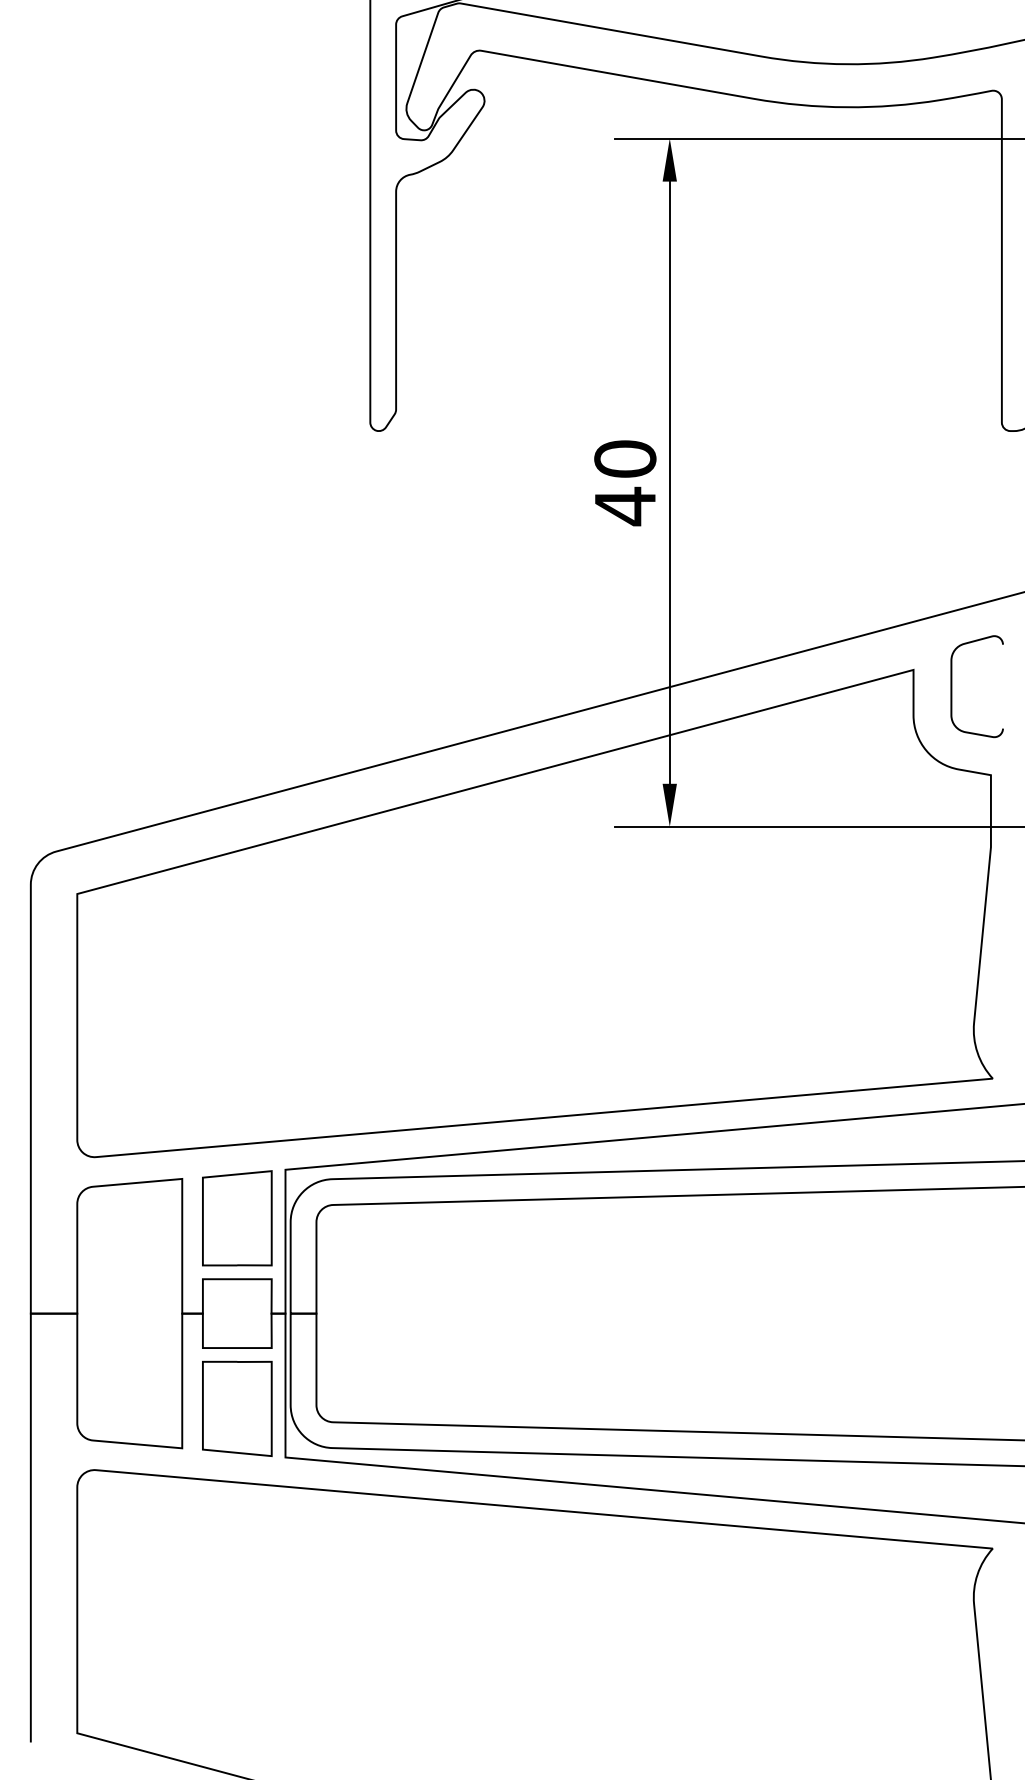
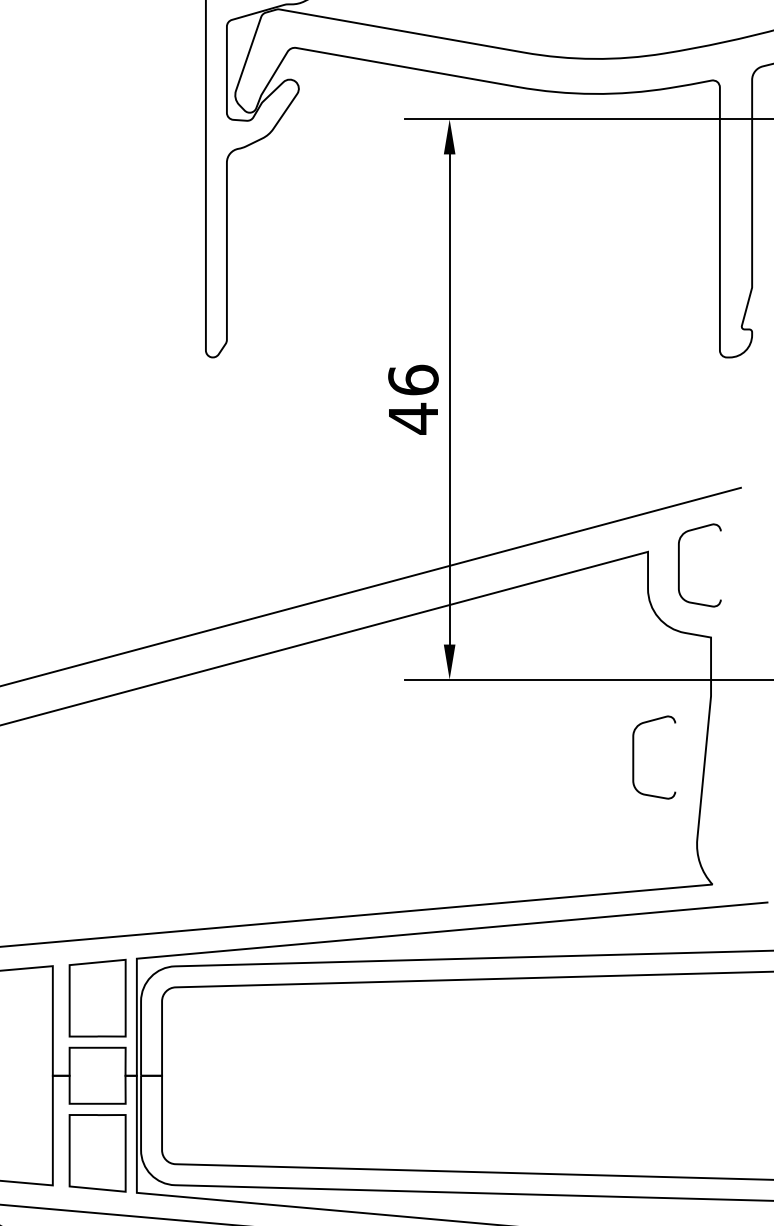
text: (625, 458) -> (413, 379), 40 -> 46
curve: (896, 922) -> (634, 757), added

